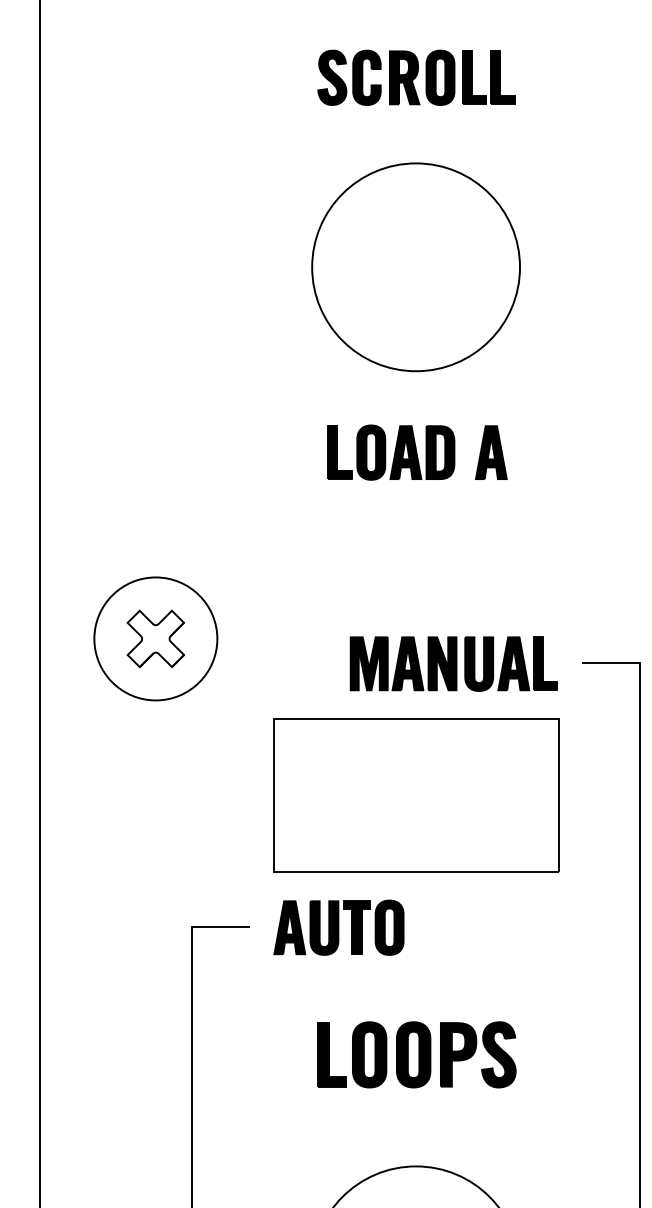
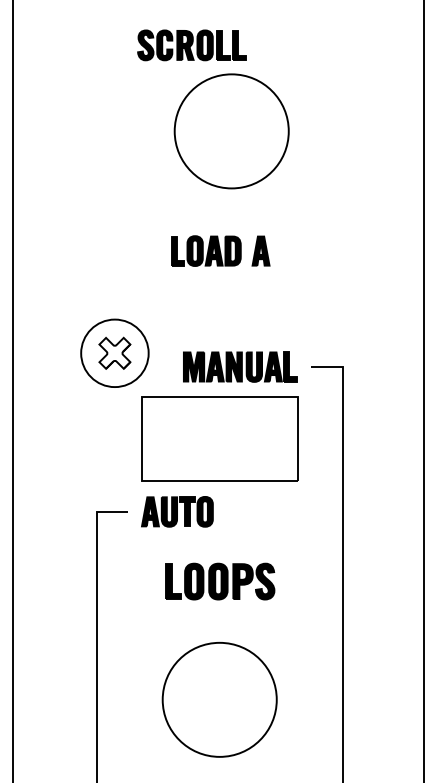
part: (415, 78) -> (191, 45), moved
part: (415, 267) -> (231, 131), moved
part: (155, 637) -> (114, 352), moved

